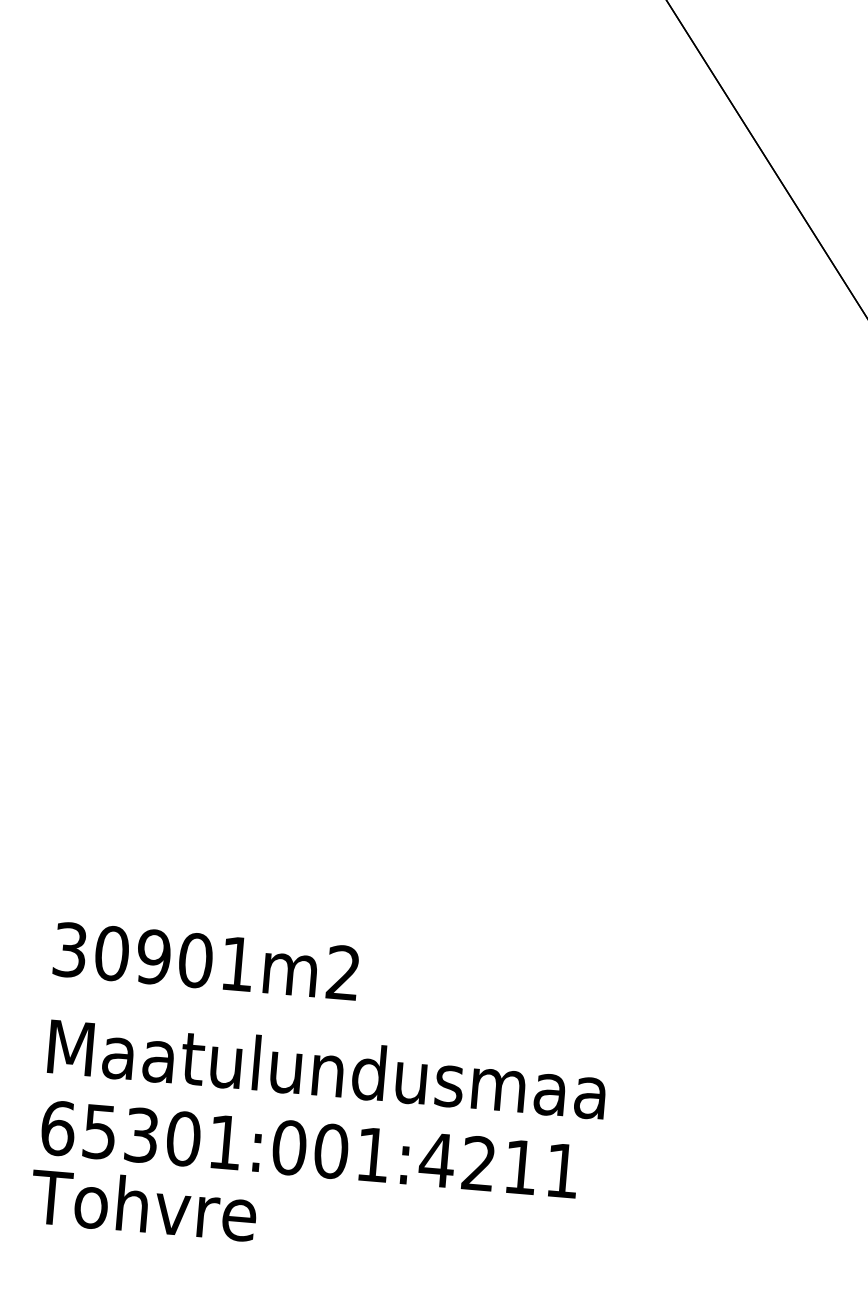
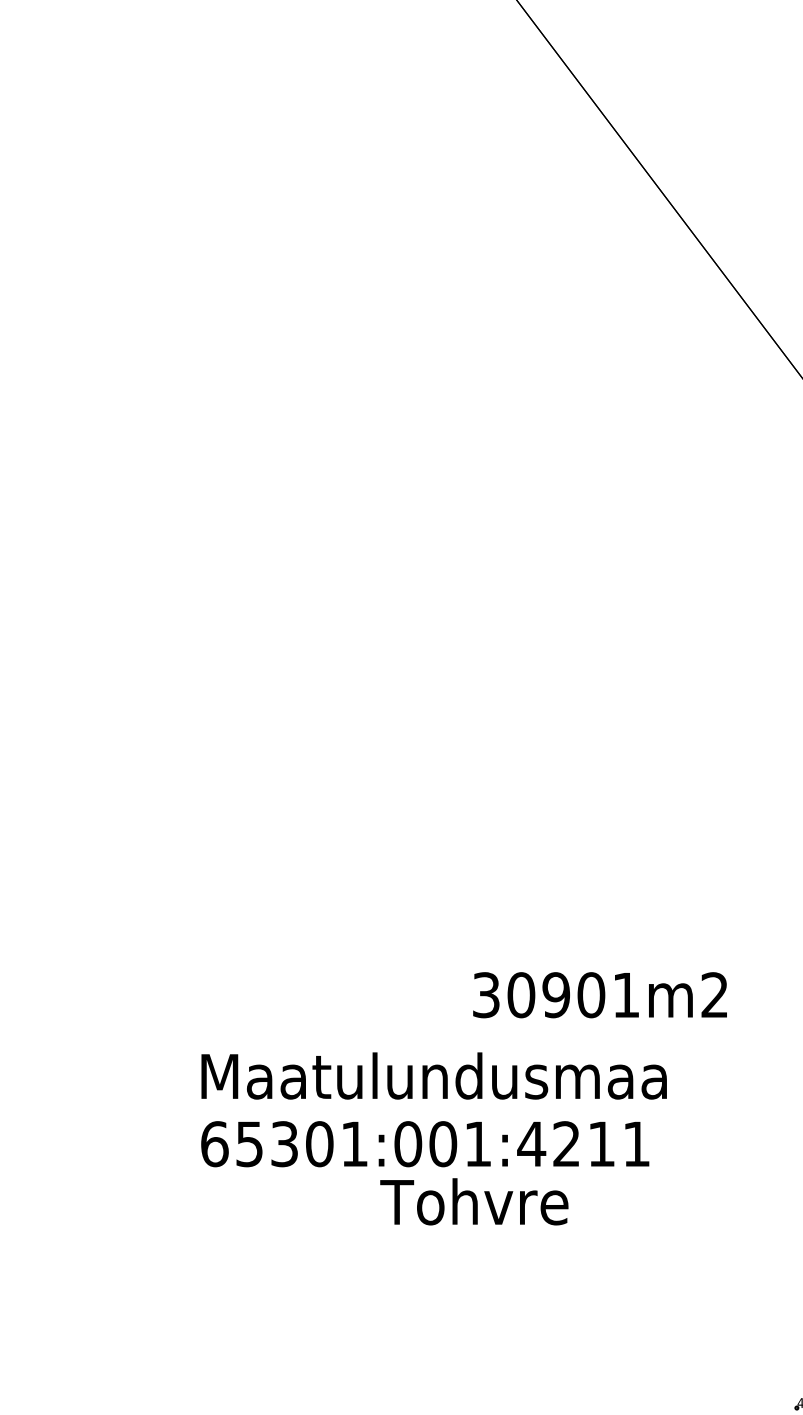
text: (205, 961) -> (599, 995), moved
text: (144, 1204) -> (474, 1201), moved

